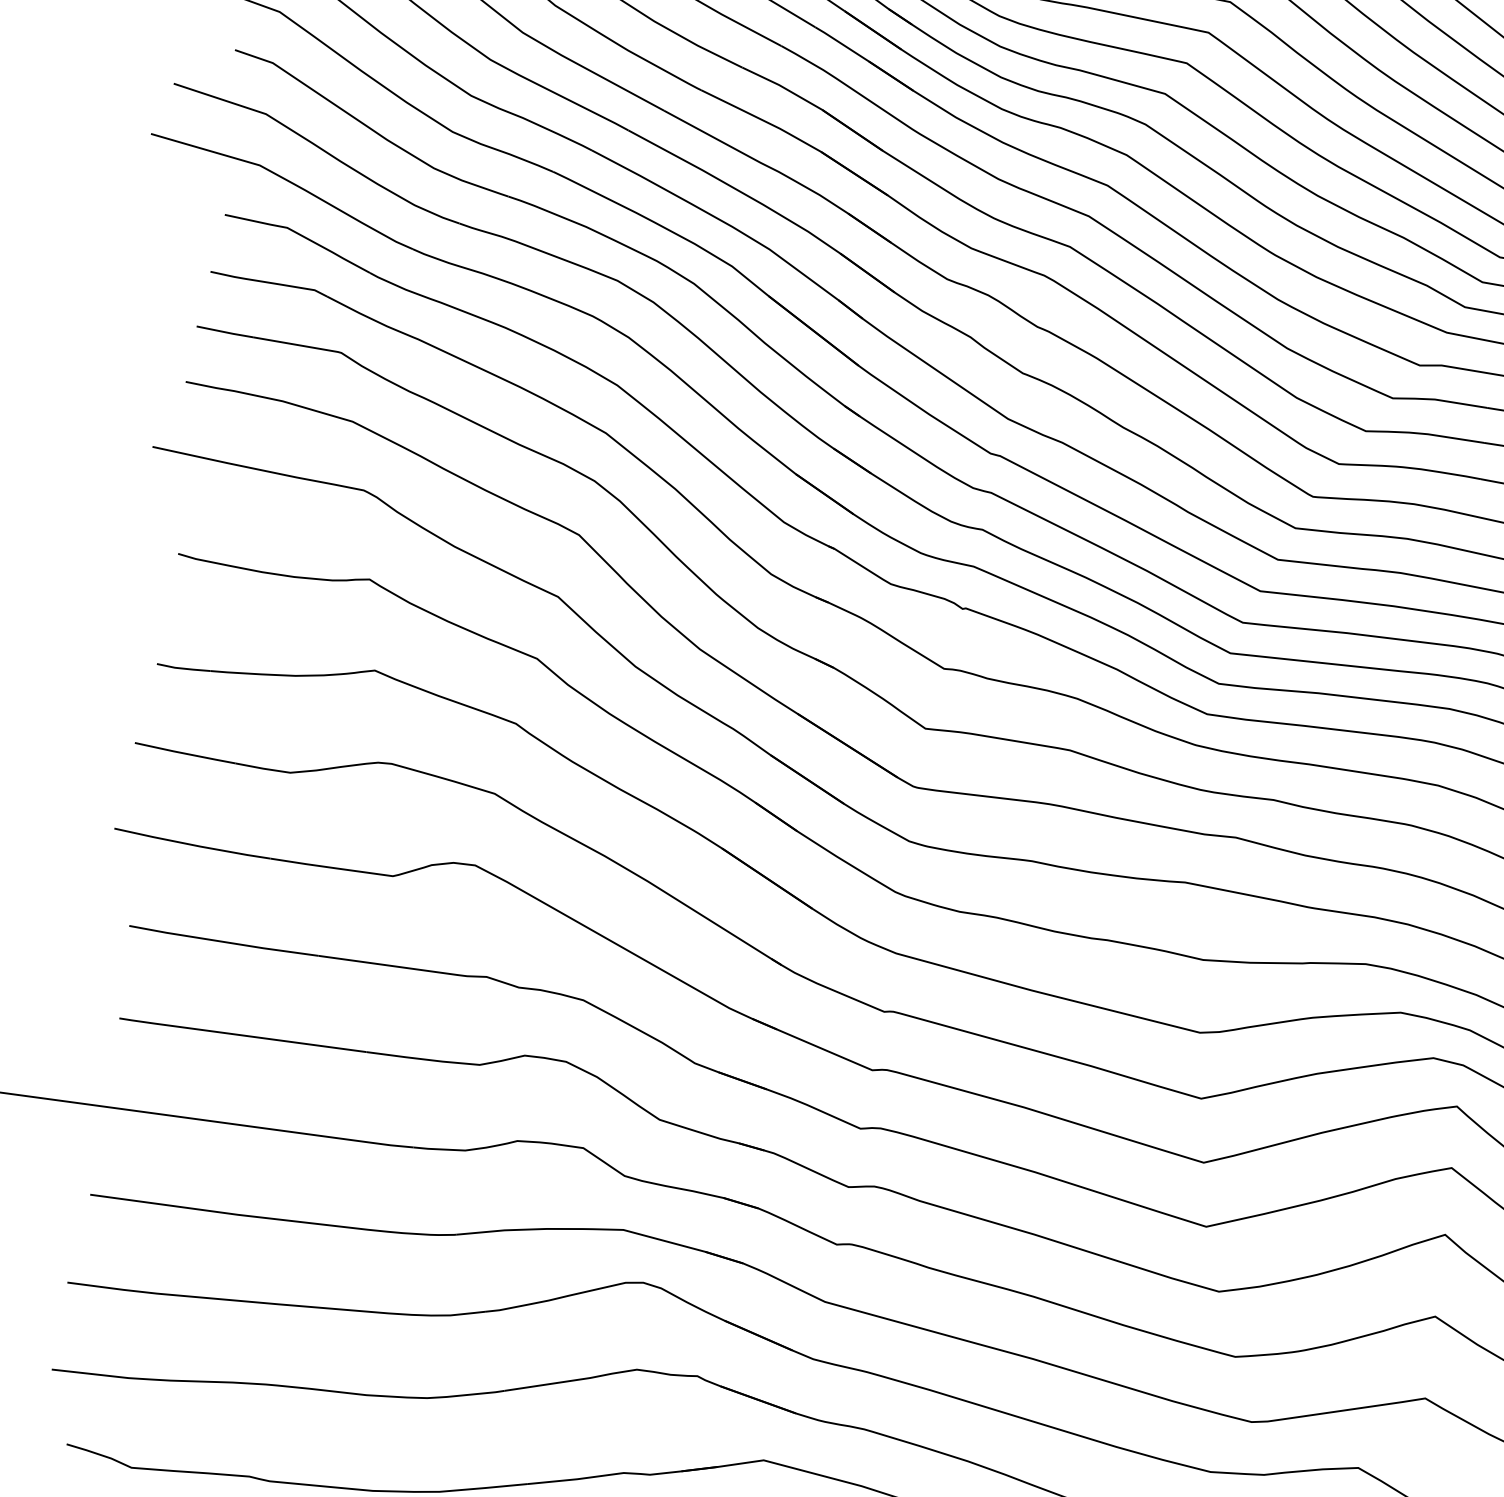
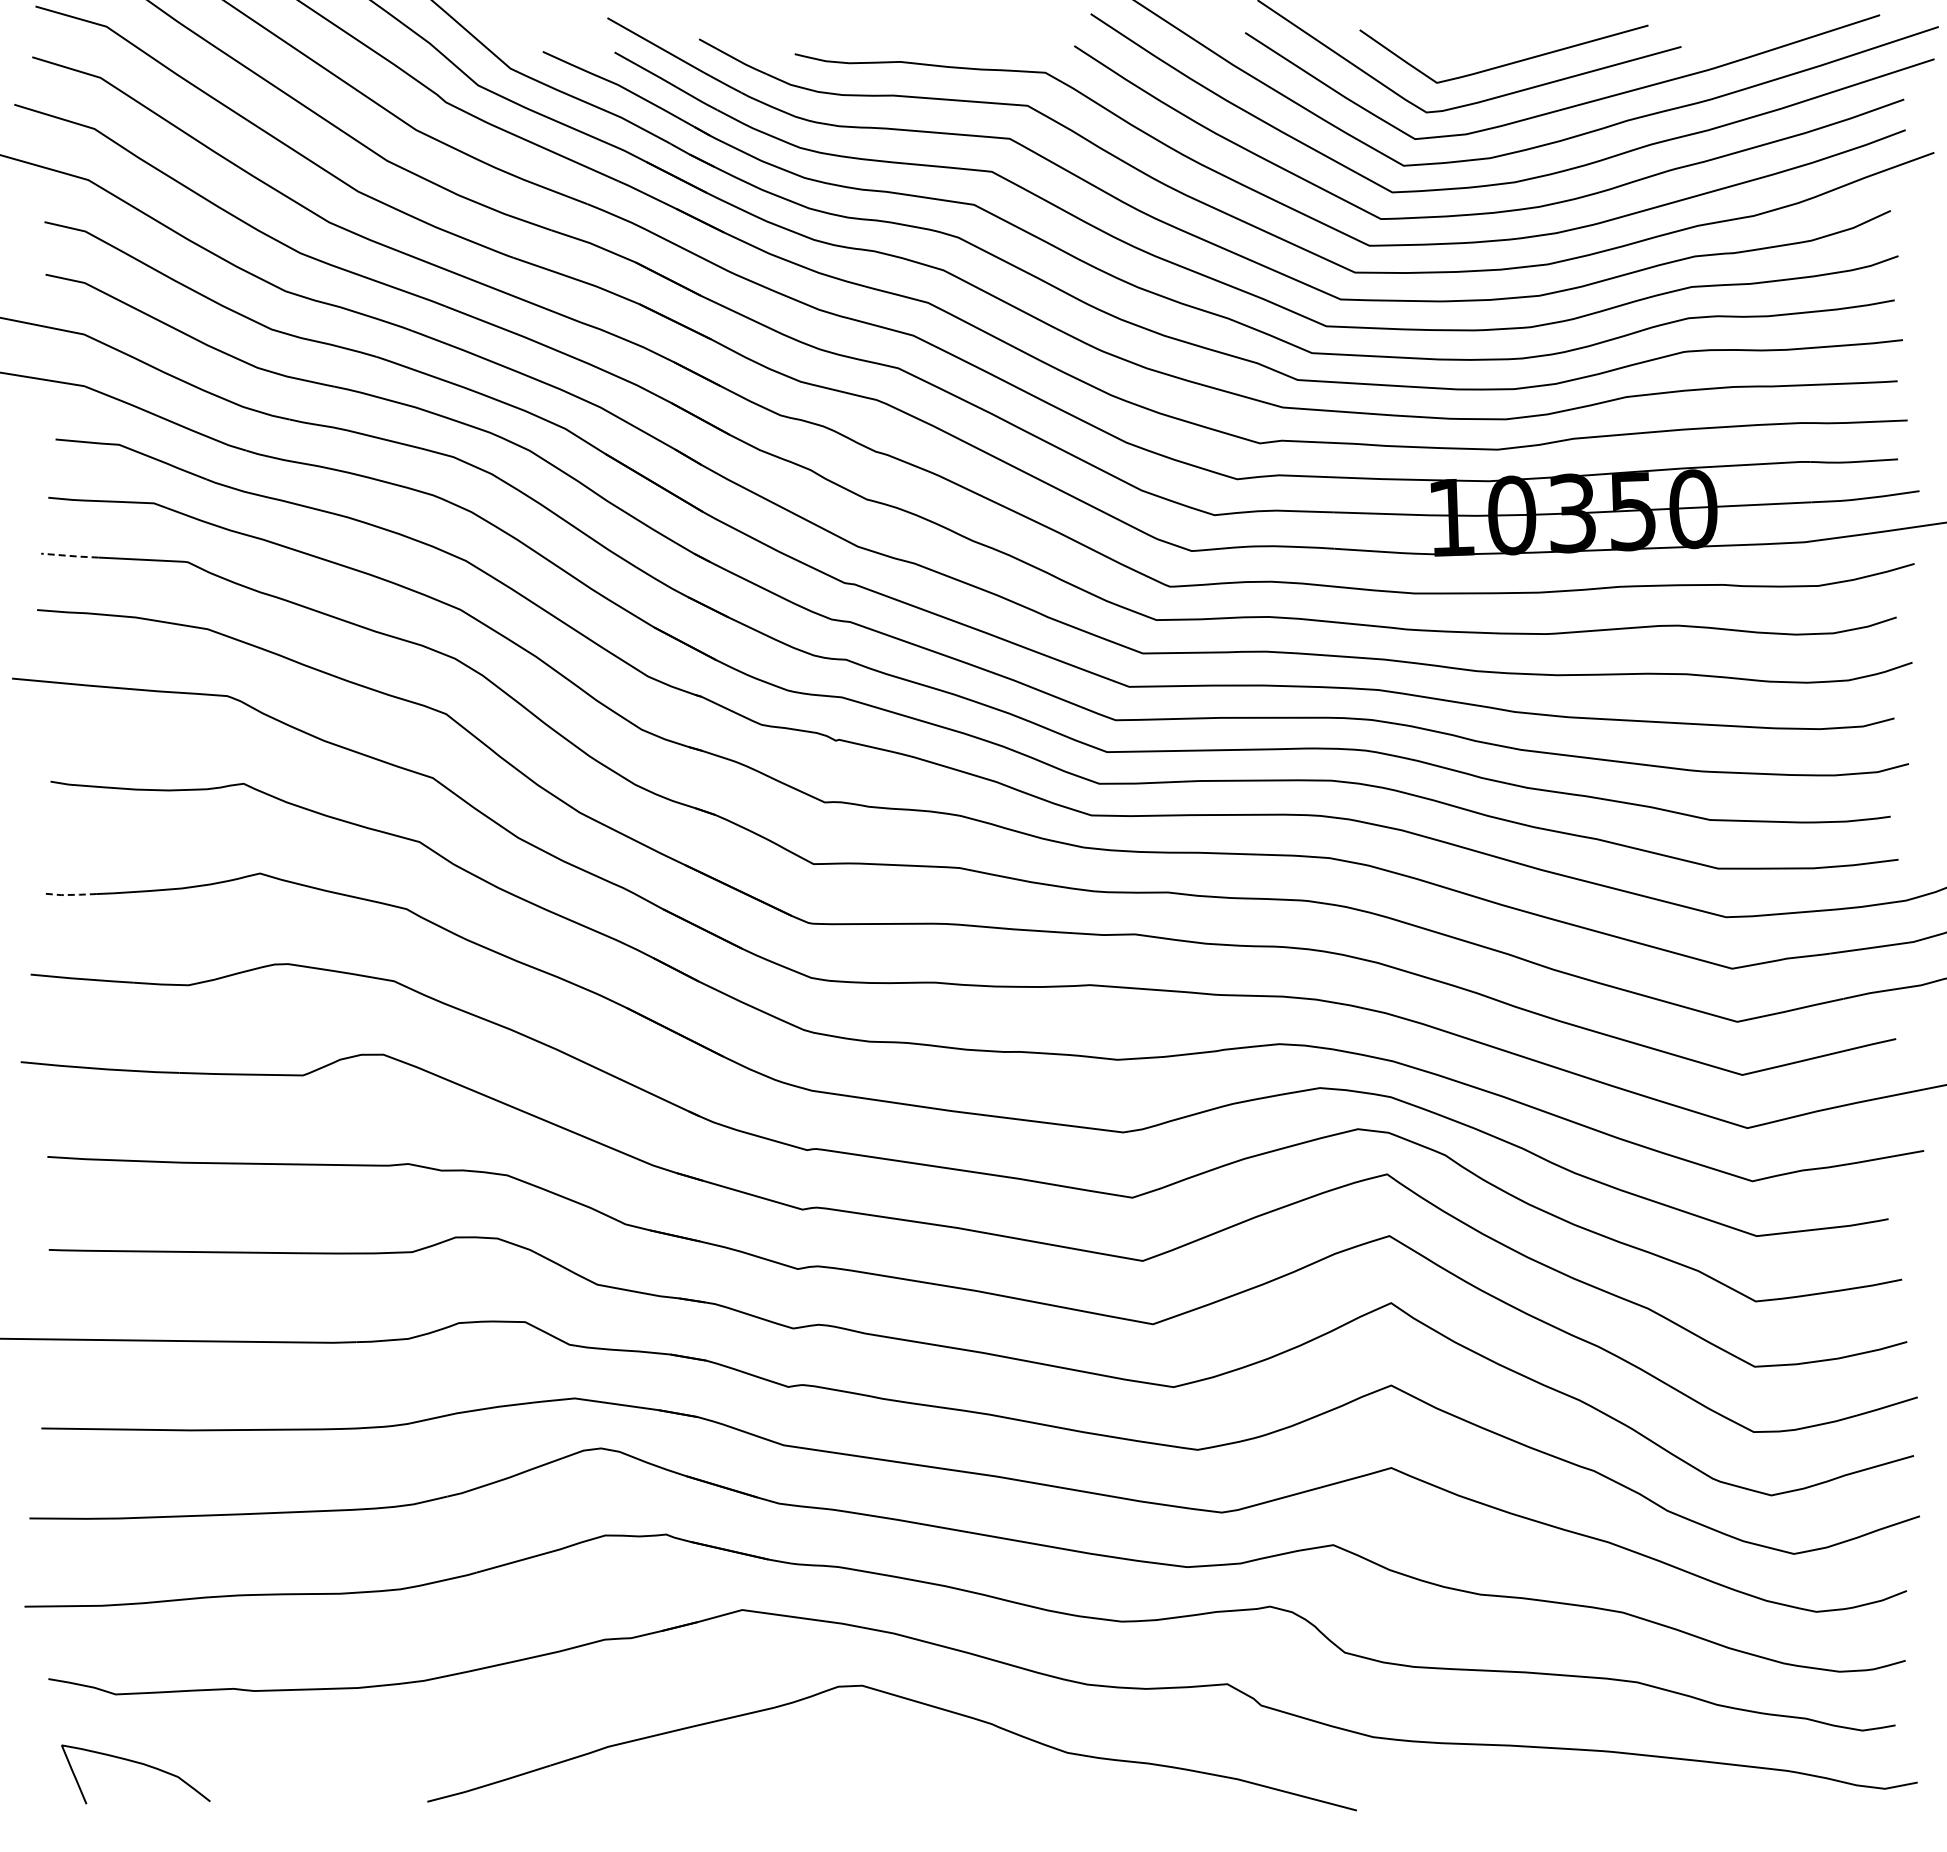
line: (225, 331) -> (70, 555), solid -> dashed
line: (183, 668) -> (69, 894), solid -> dashed

